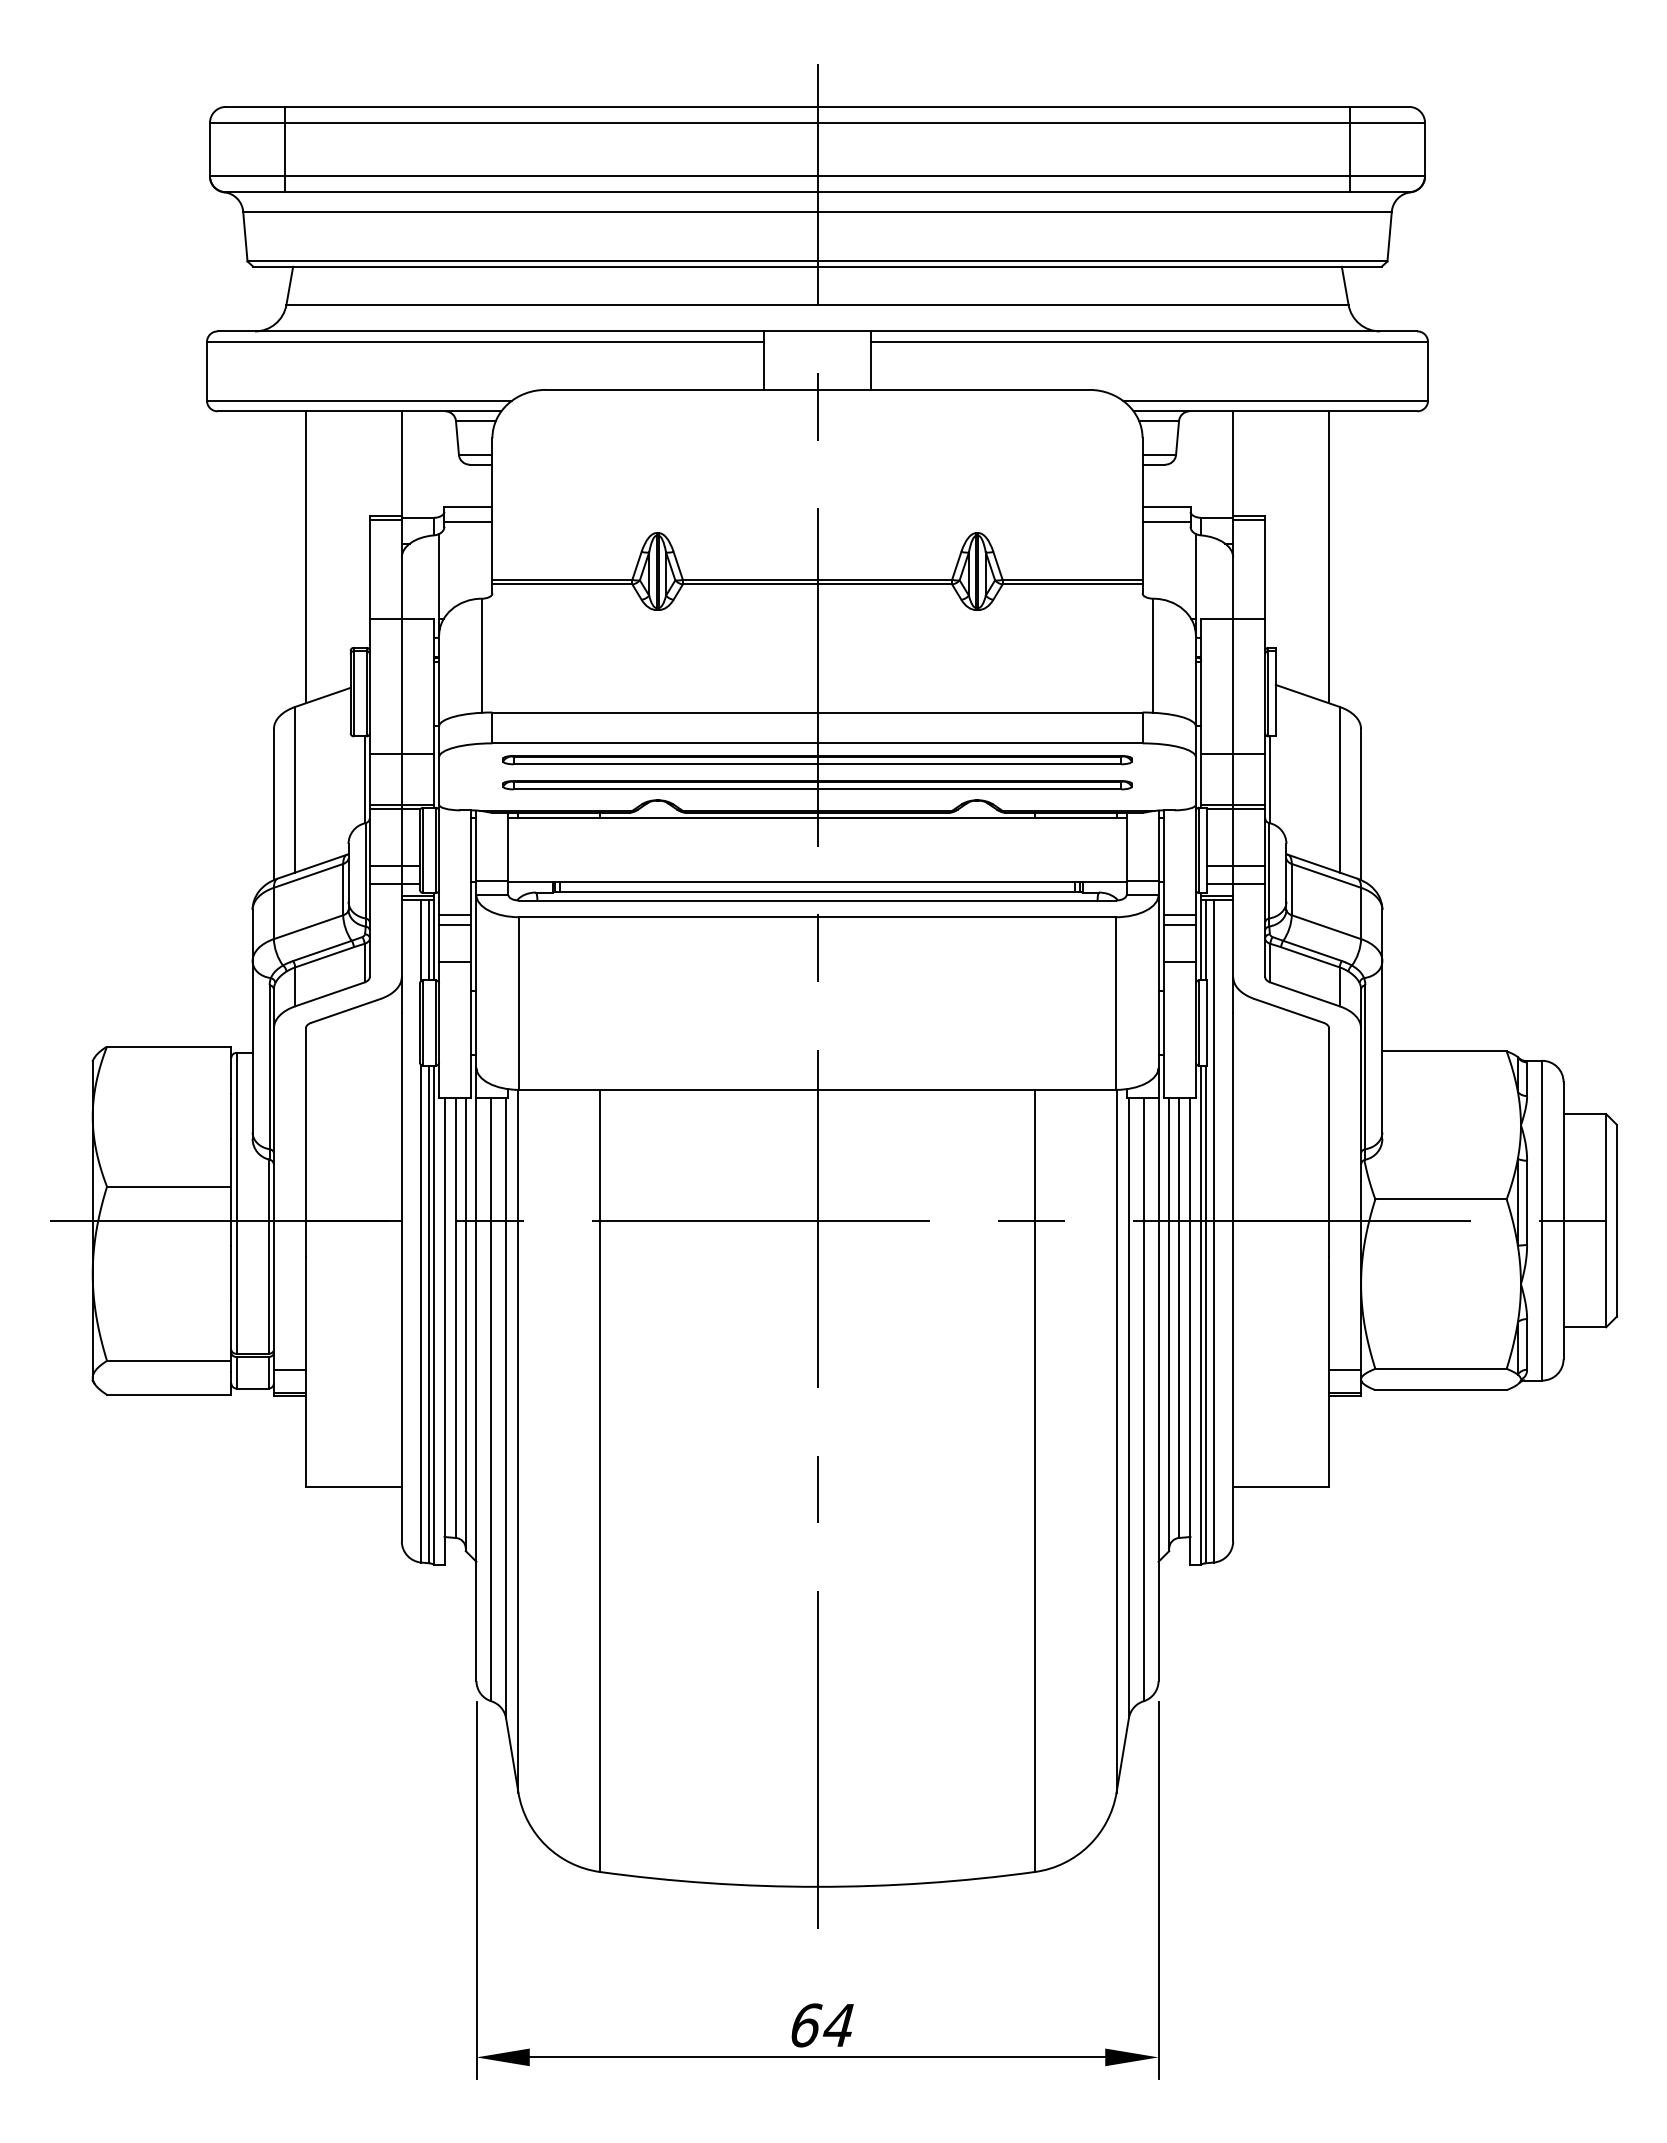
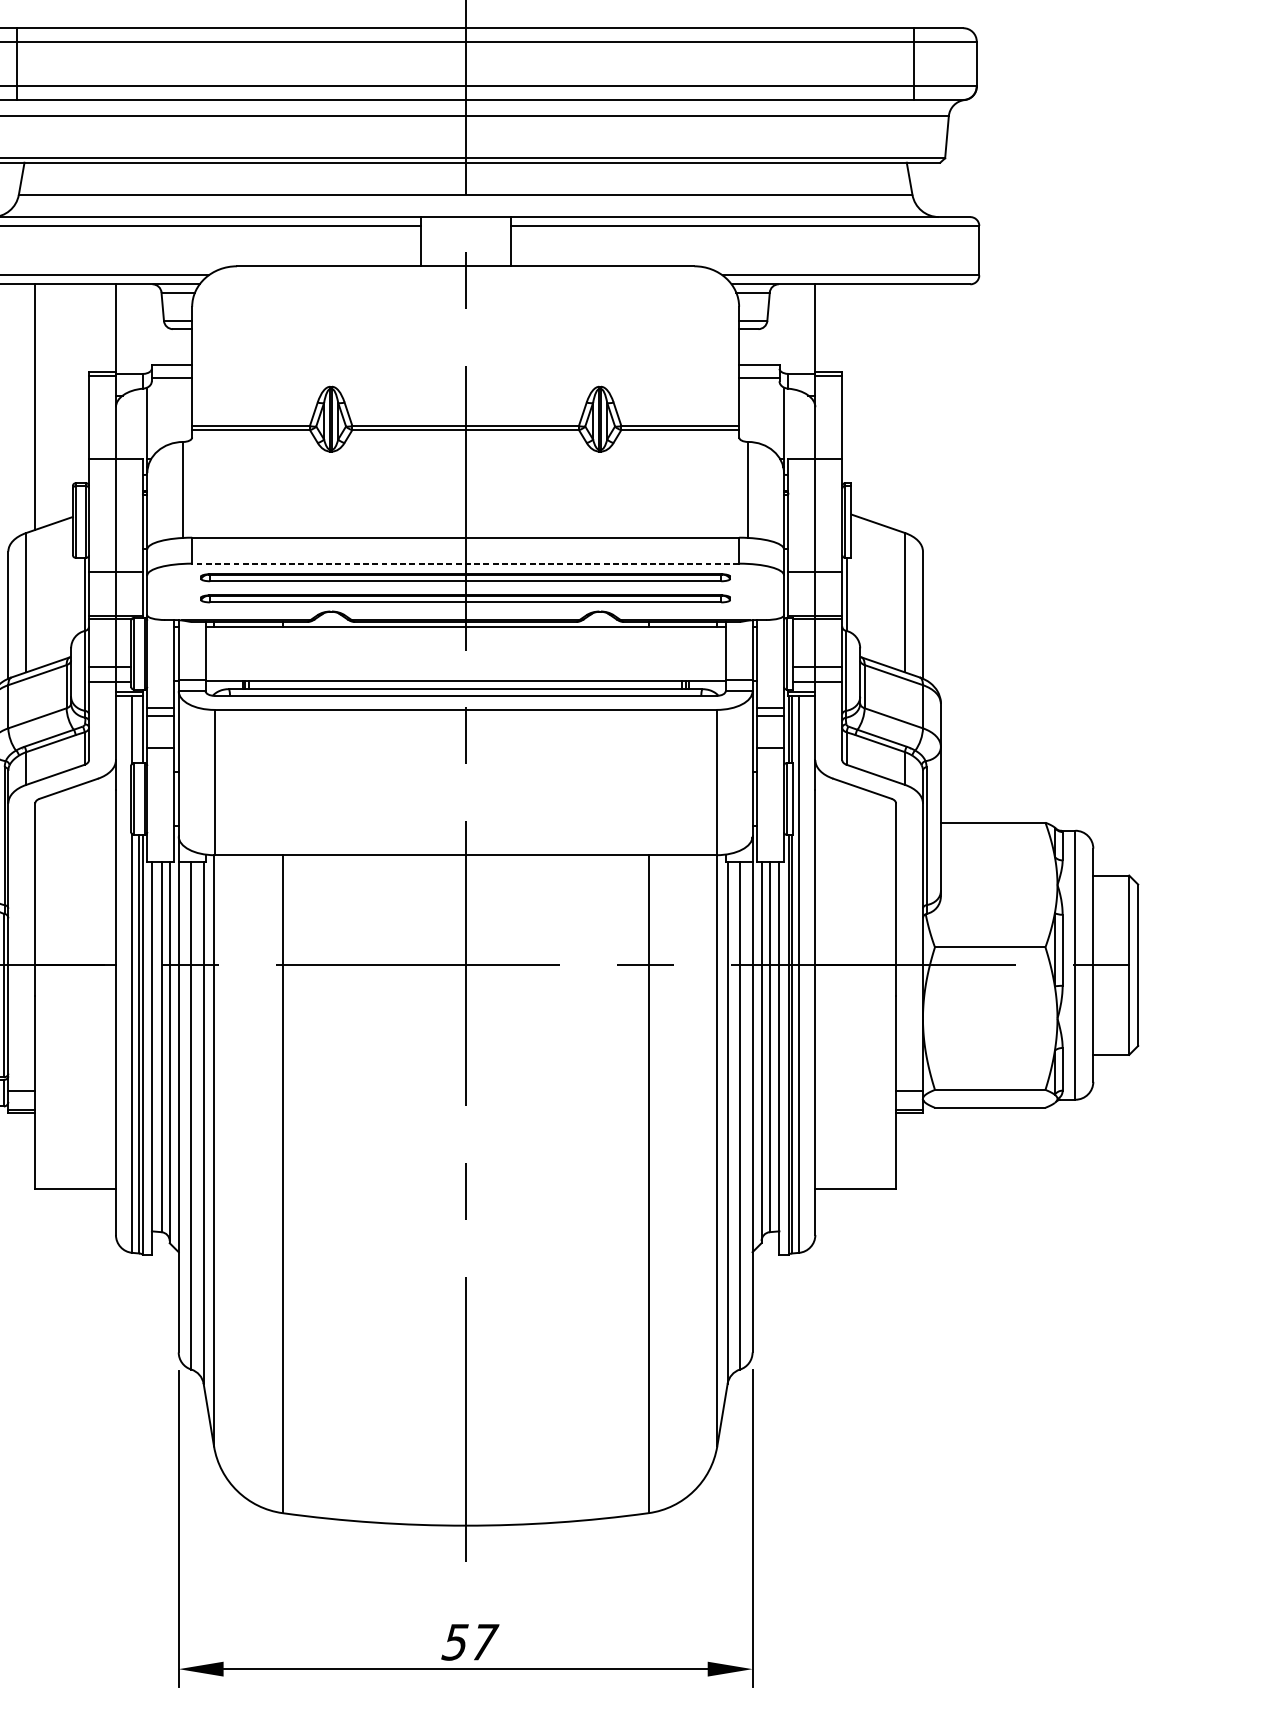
line: (1329, 557) -> (896, 407), removed
line: (817, 743) -> (465, 563), solid -> dashed
line: (429, 940) -> (139, 729), removed
text: (822, 2025) -> (469, 1642), 64 -> 57

